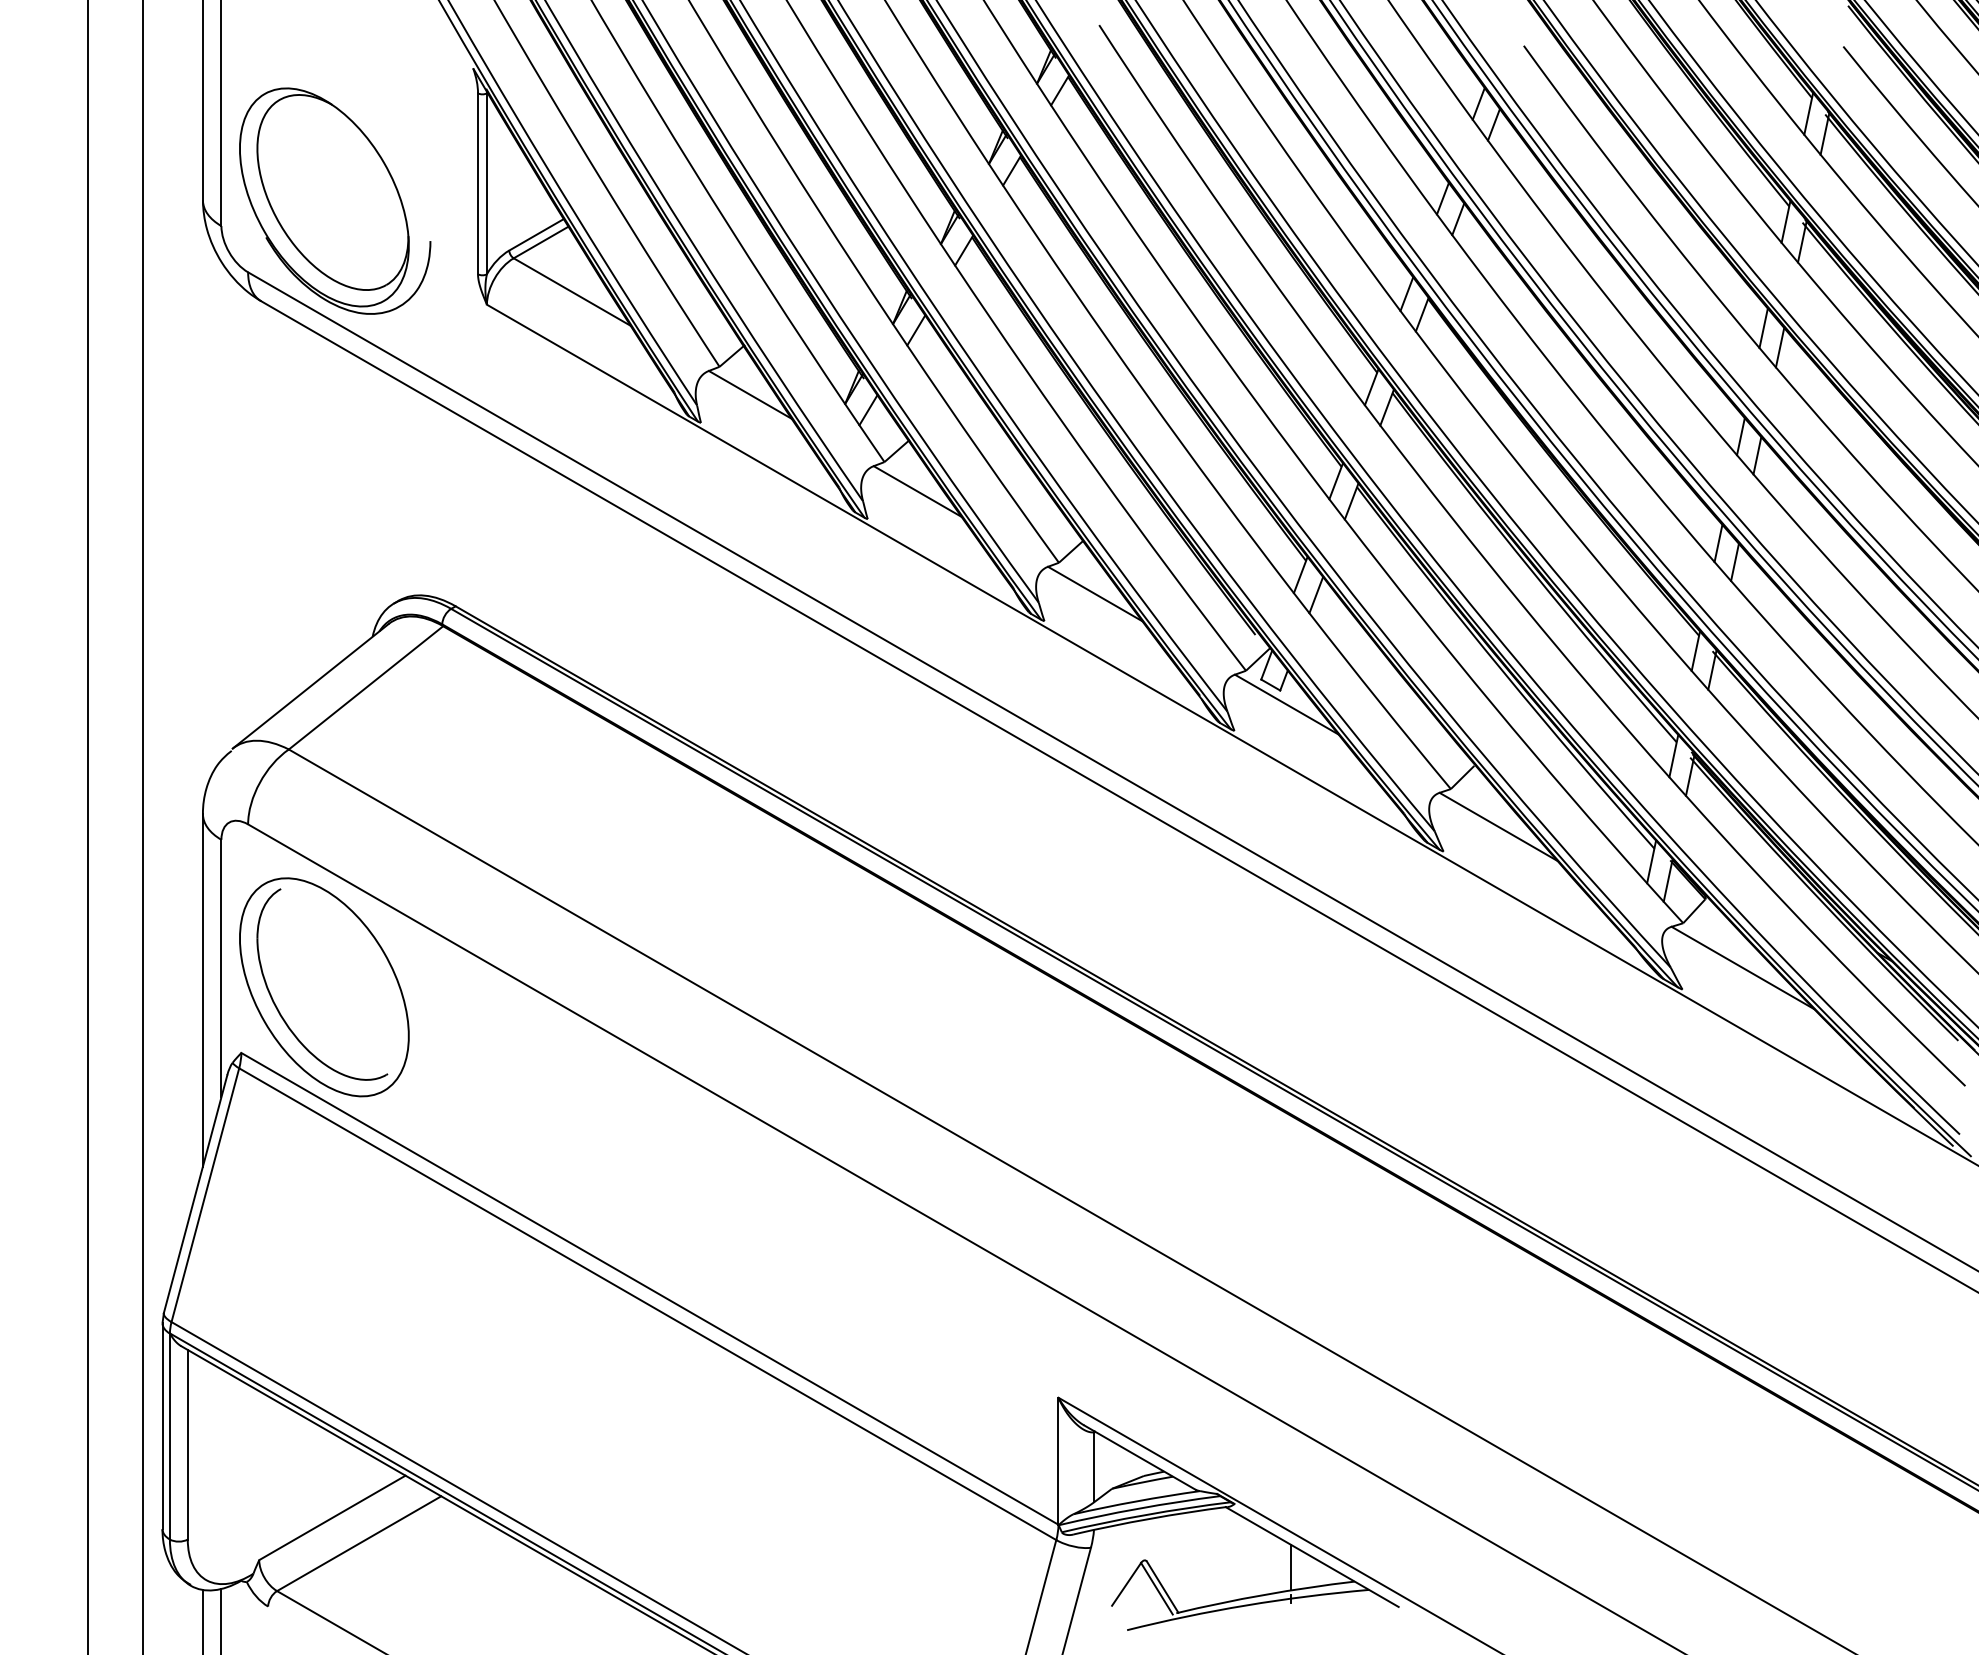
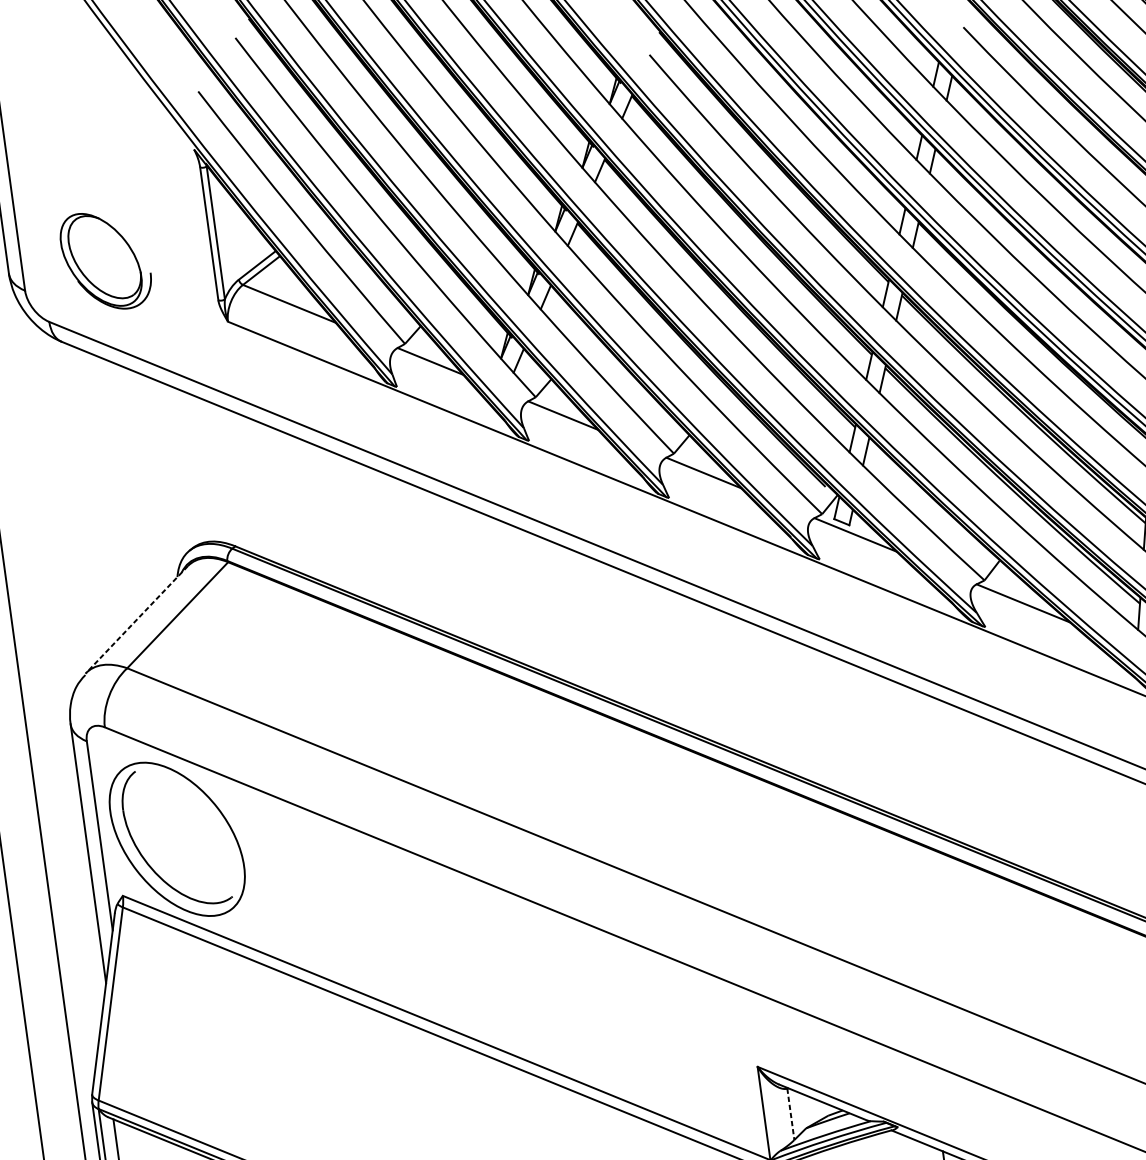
part: (335, 200) -> (106, 260), size x0.6
line: (310, 686) -> (136, 619), solid -> dashed
line: (1094, 1467) -> (791, 1114), solid -> dashed

